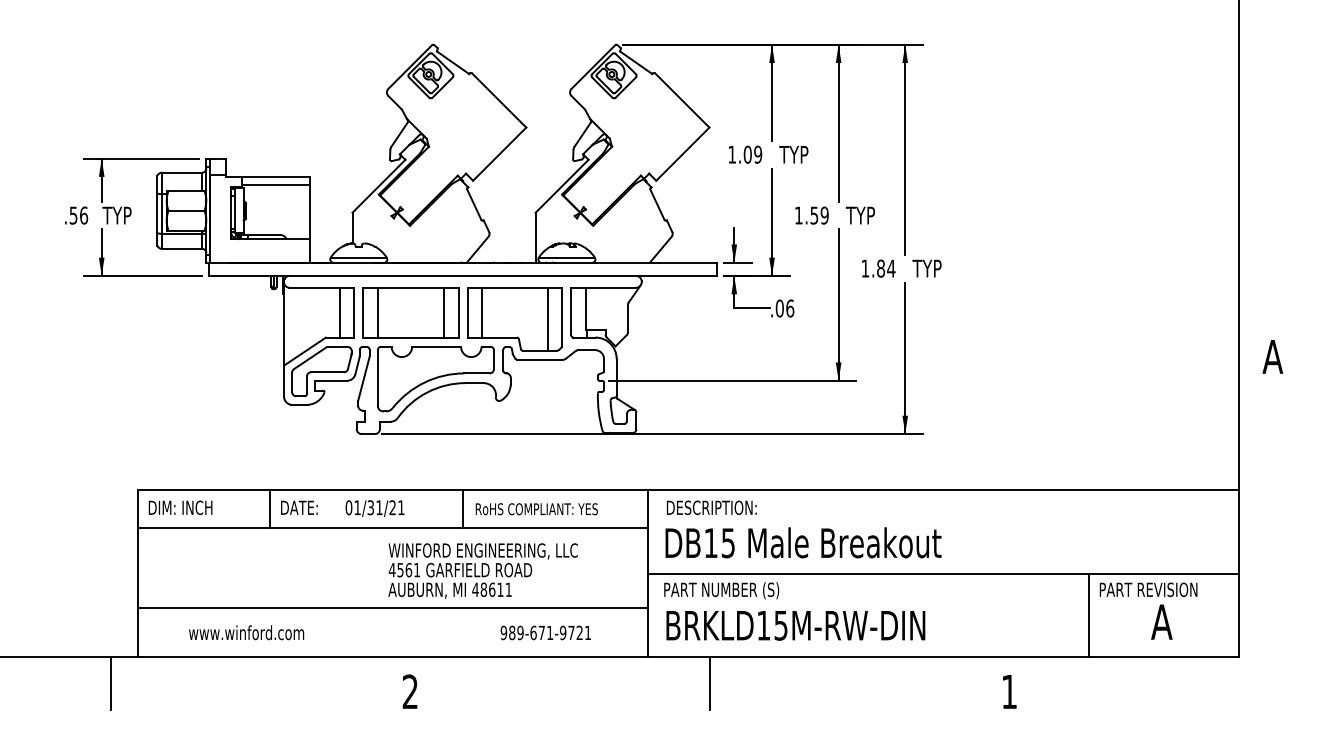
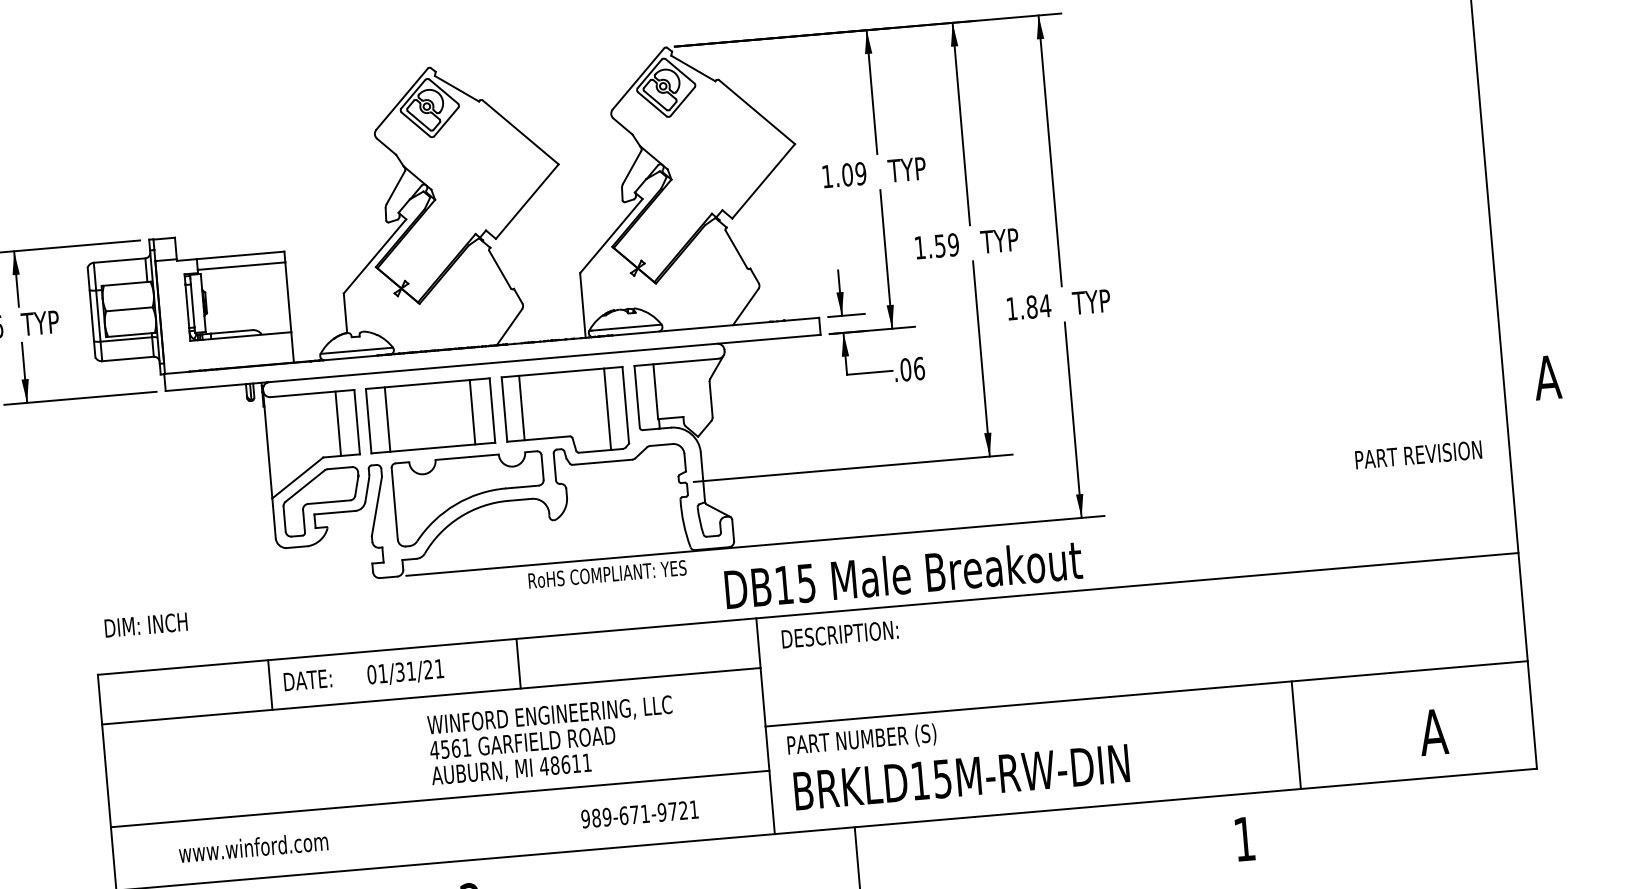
text: (180, 507) -> (145, 624), moved
text: (536, 509) -> (607, 574), moved
text: (803, 542) -> (903, 574), moved
text: (1148, 589) -> (1418, 454), moved
line: (1089, 615) -> (1296, 735), moved

